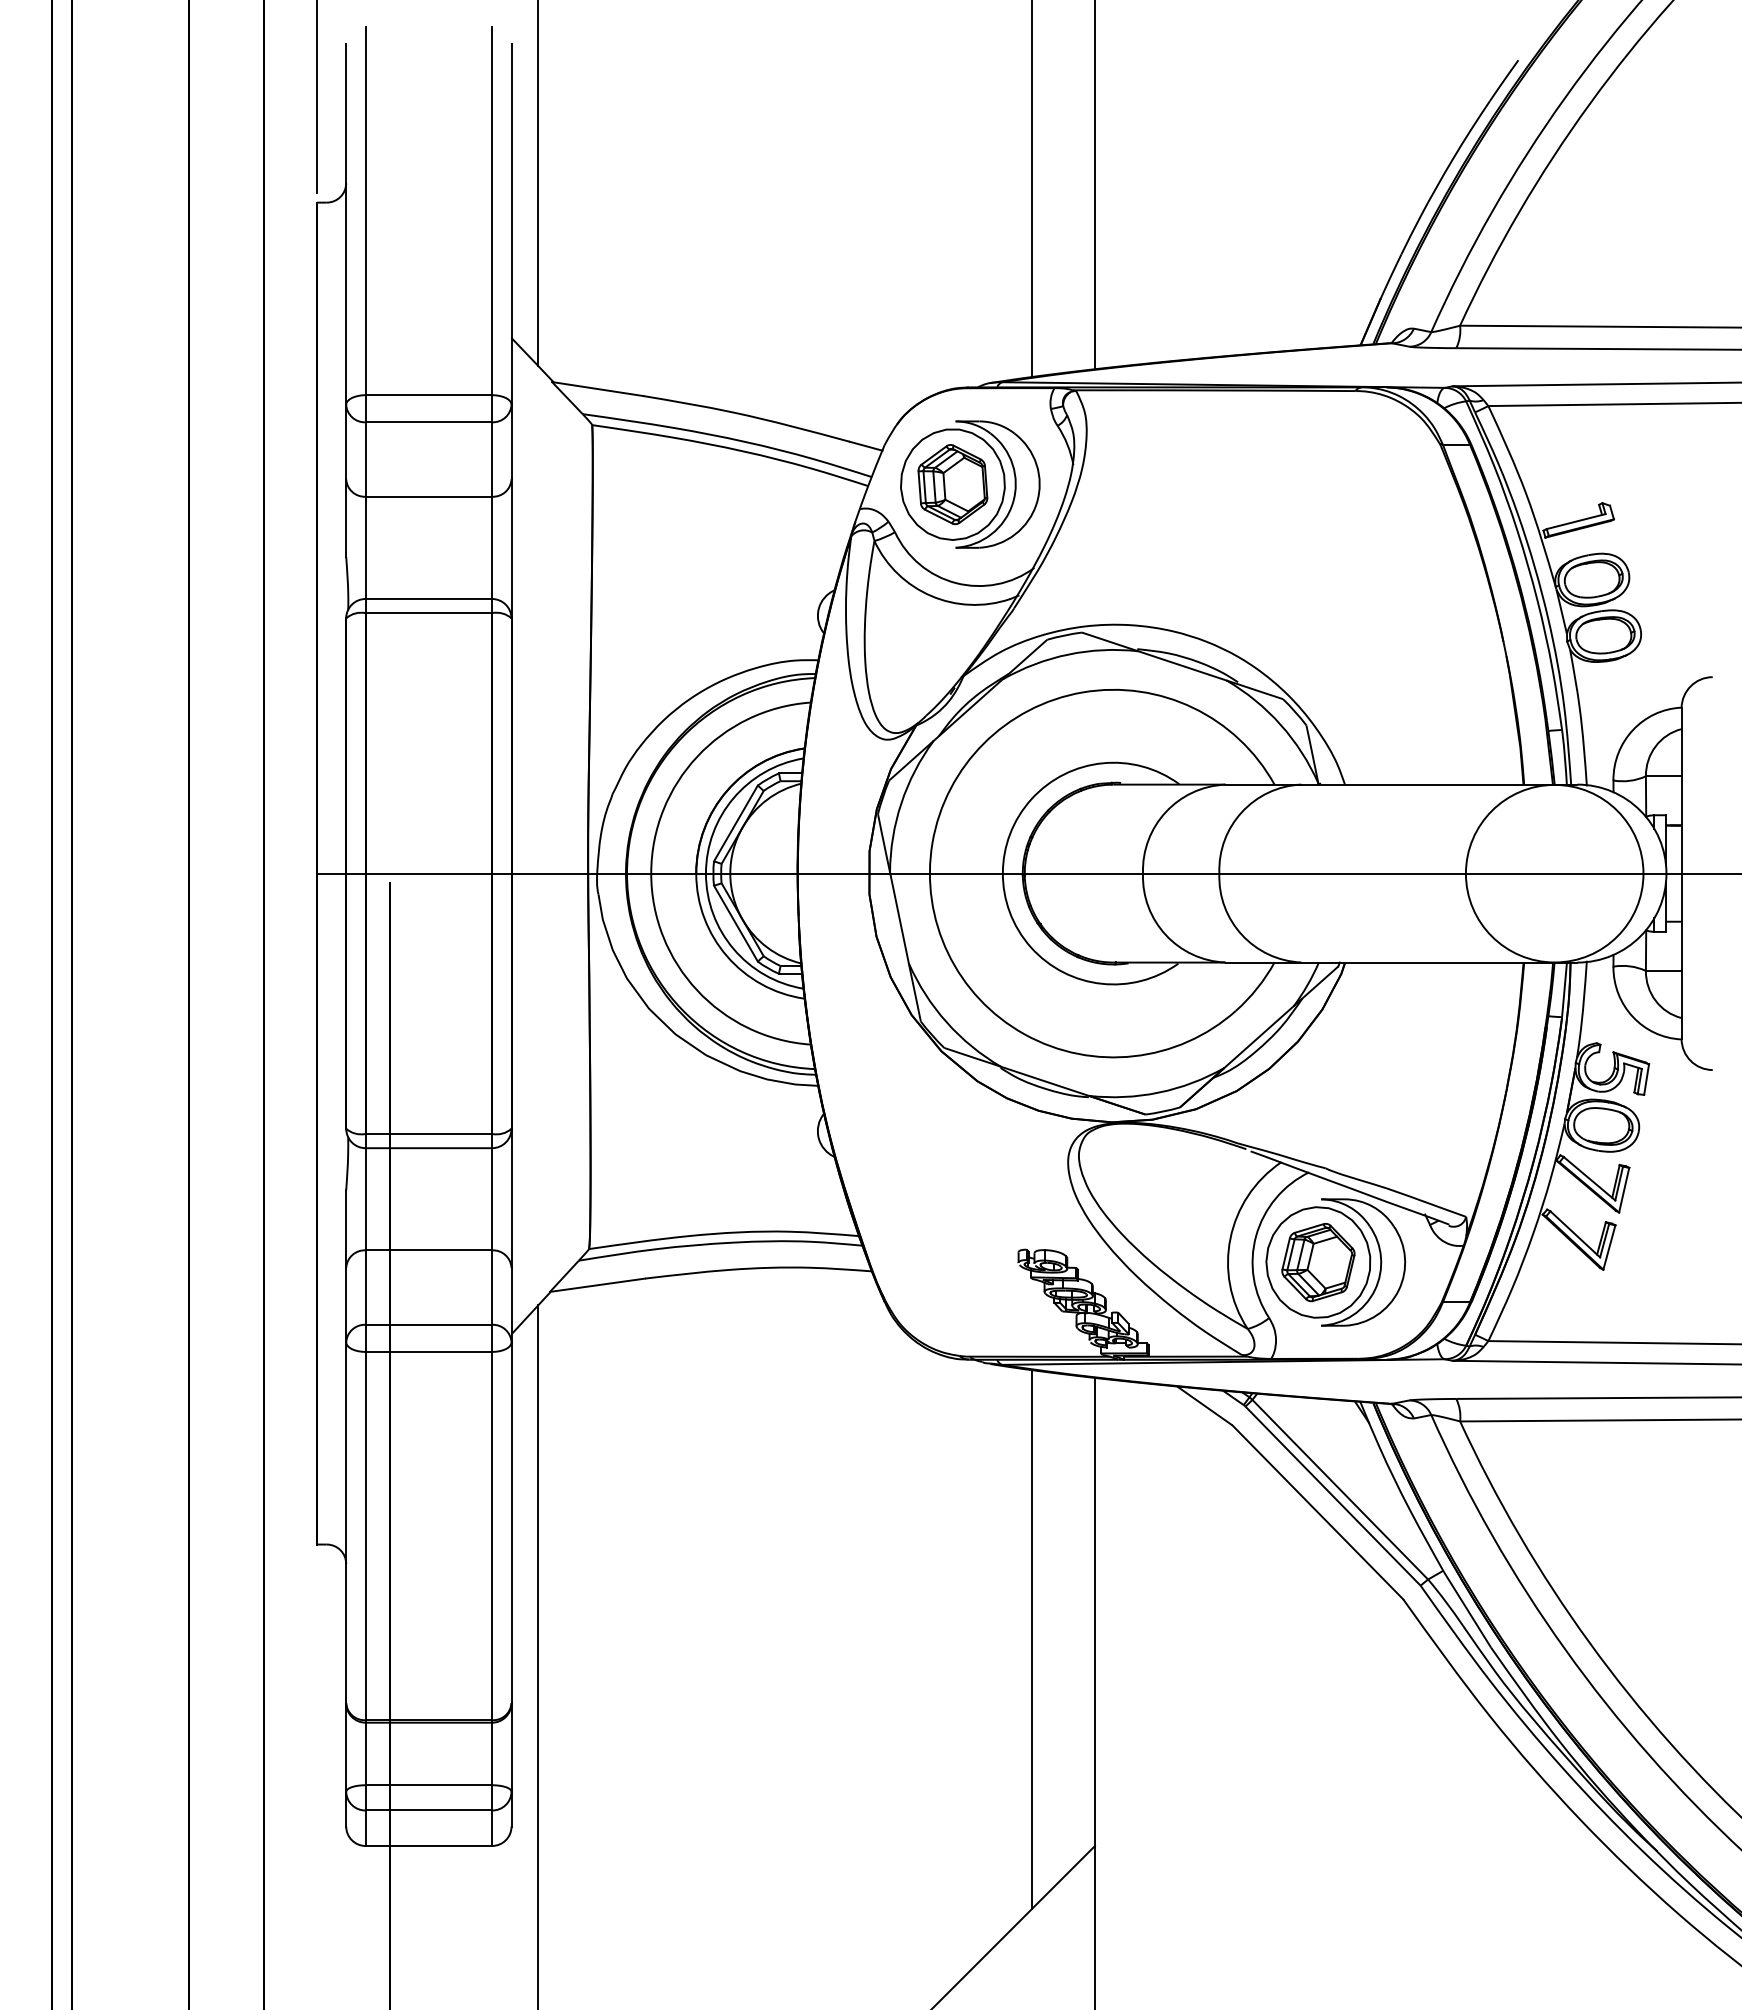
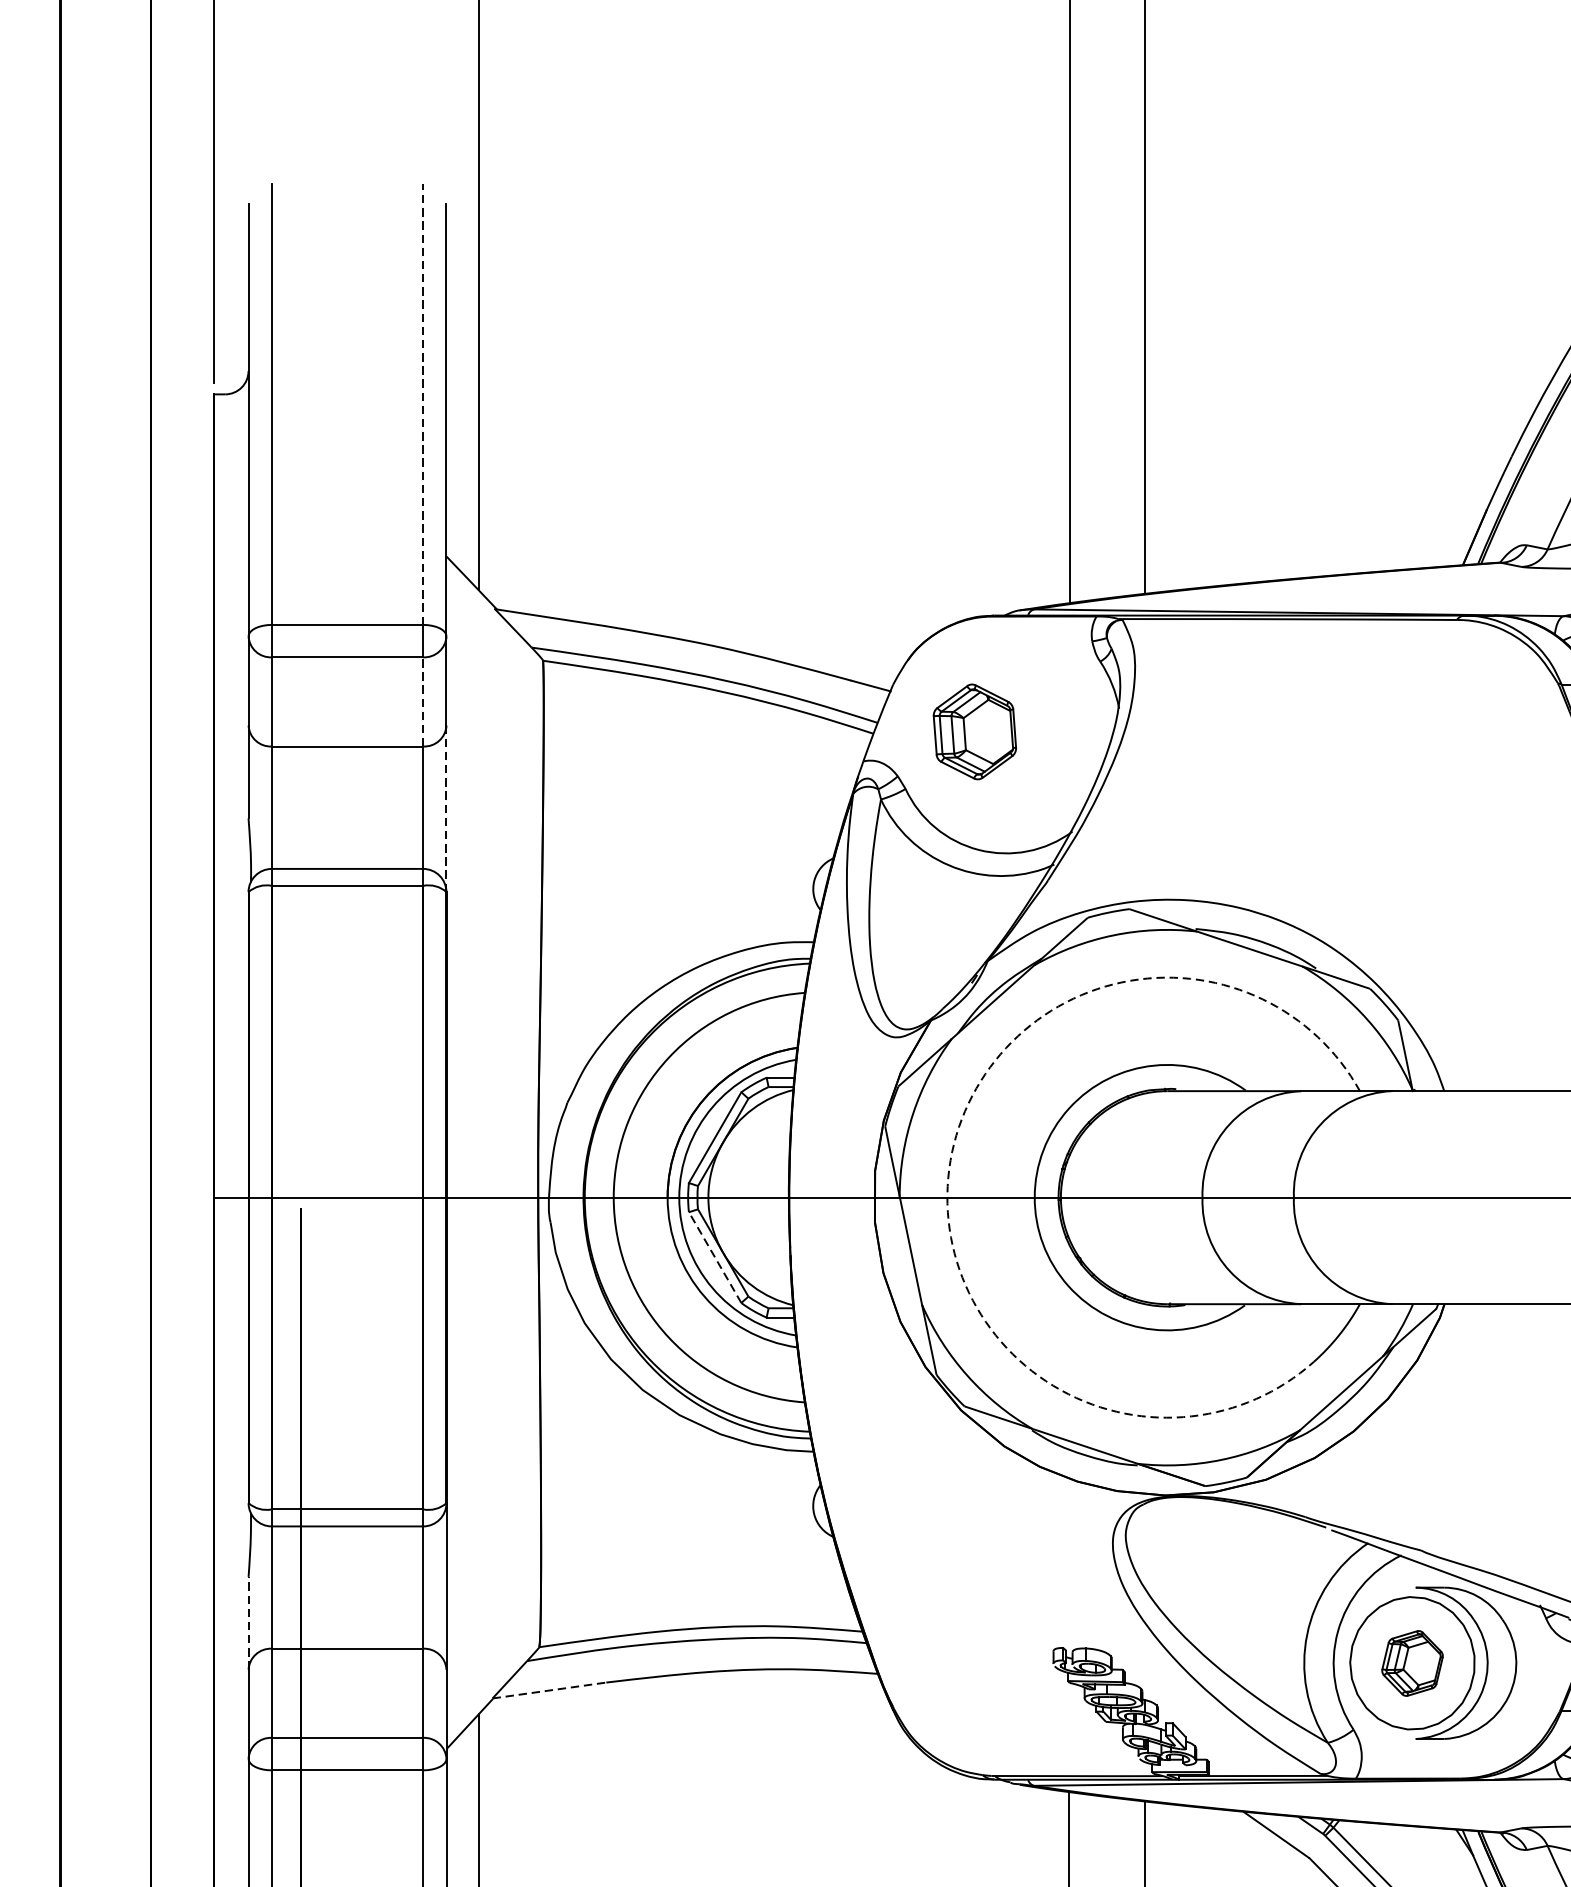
line: (492, 210) -> (423, 403), solid -> dashed
line: (492, 459) -> (423, 701), solid -> dashed
part: (970, 484) -> (995, 731), removed
line: (511, 548) -> (446, 808), solid -> dashed
arc: (932, 842) -> (950, 1160), solid -> dashed
line: (735, 923) -> (714, 1257), solid -> dashed
line: (346, 1229) -> (248, 1623), solid -> dashed
part: (1318, 1262) -> (1412, 1663), size x0.7
line: (597, 1285) -> (549, 1690), solid -> dashed

